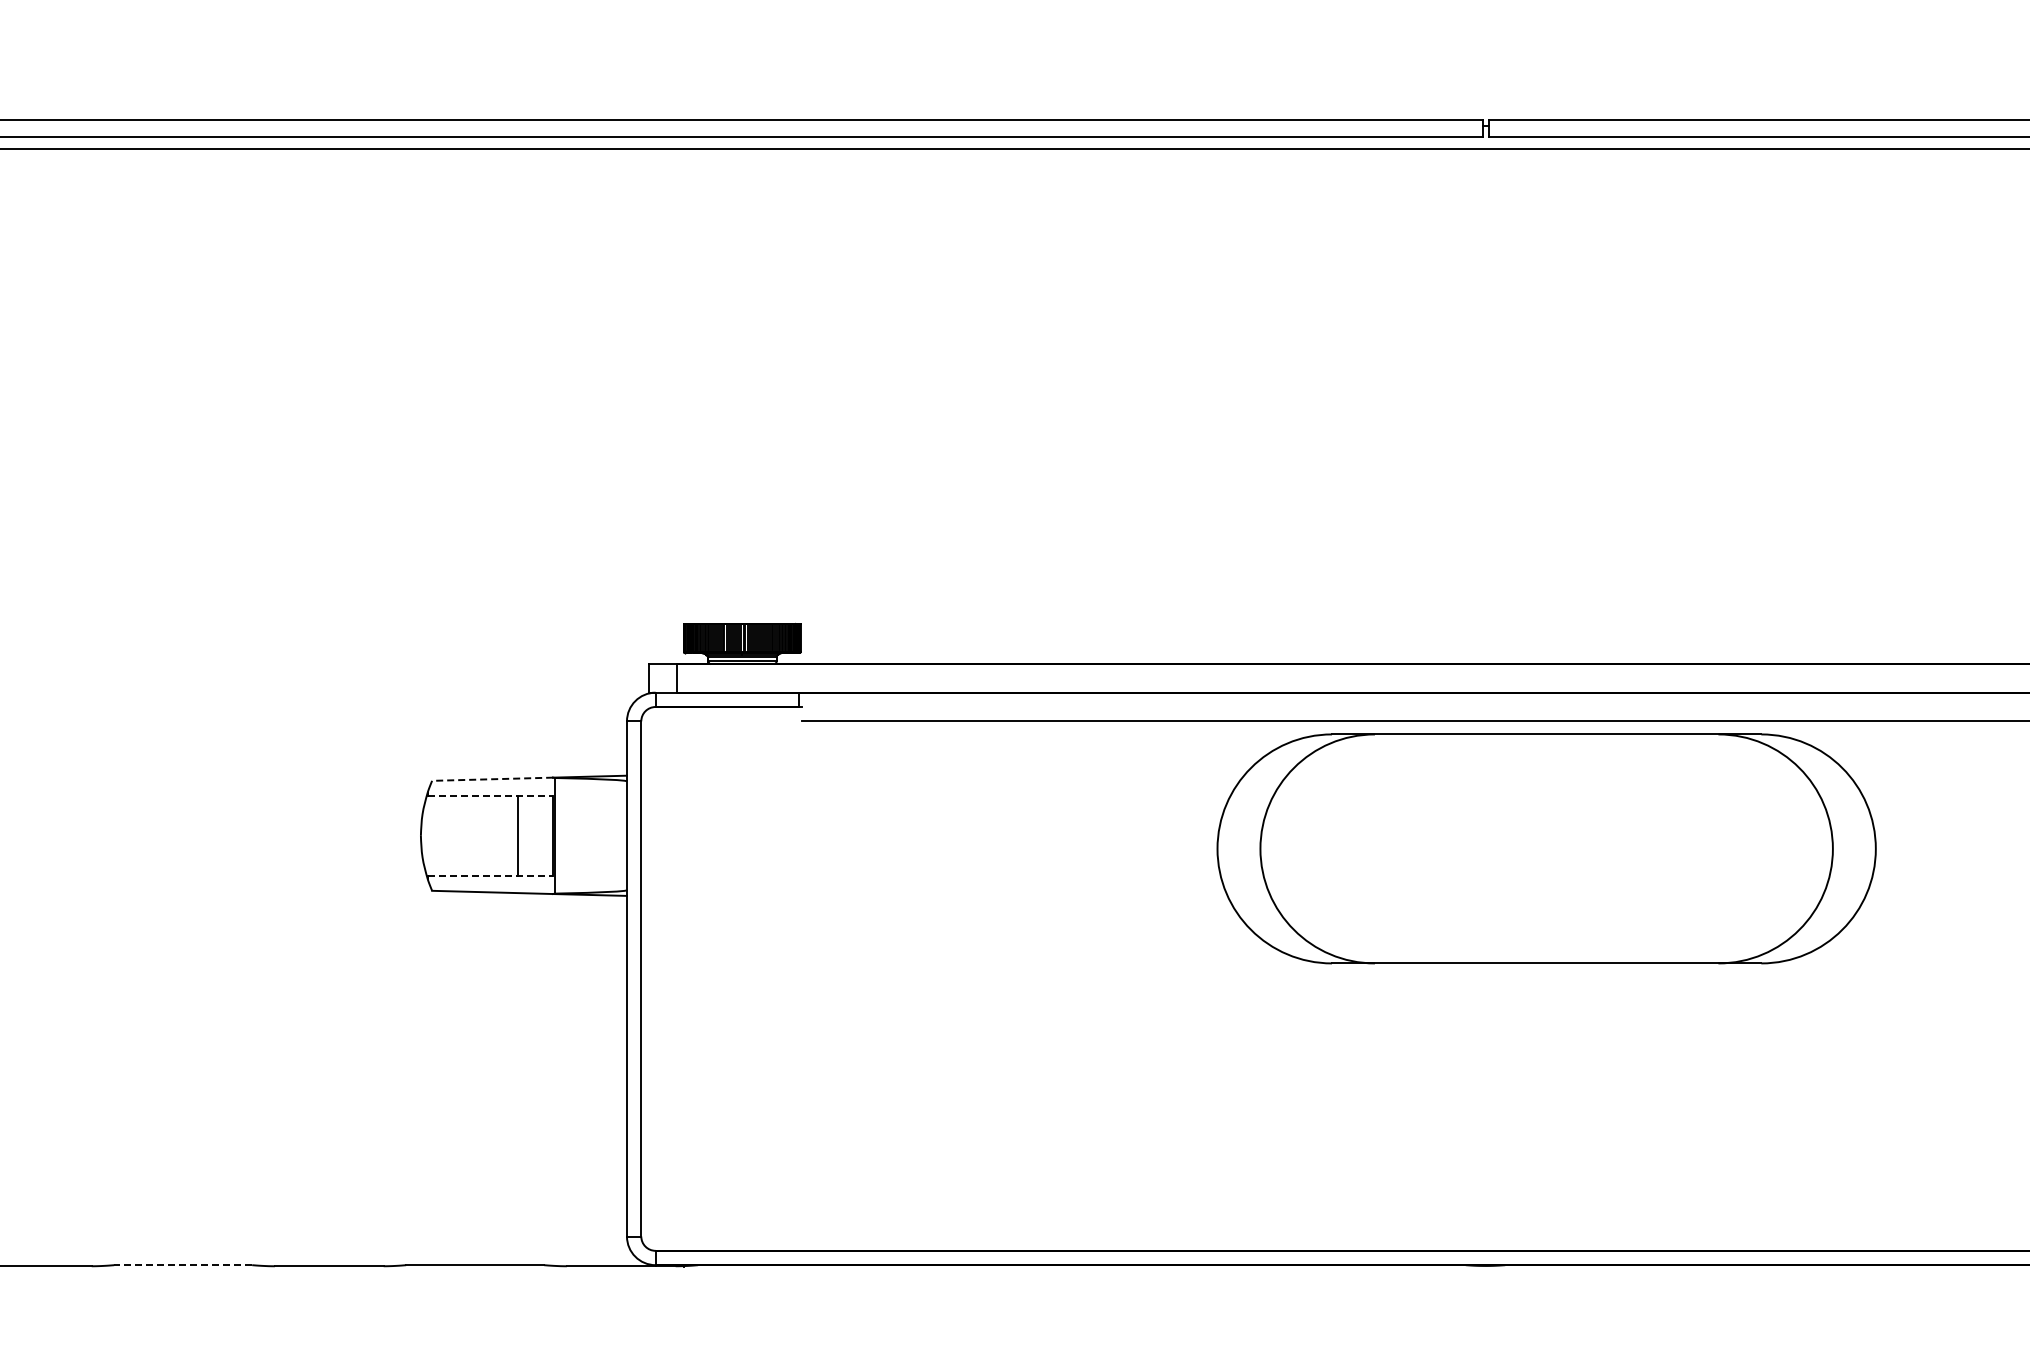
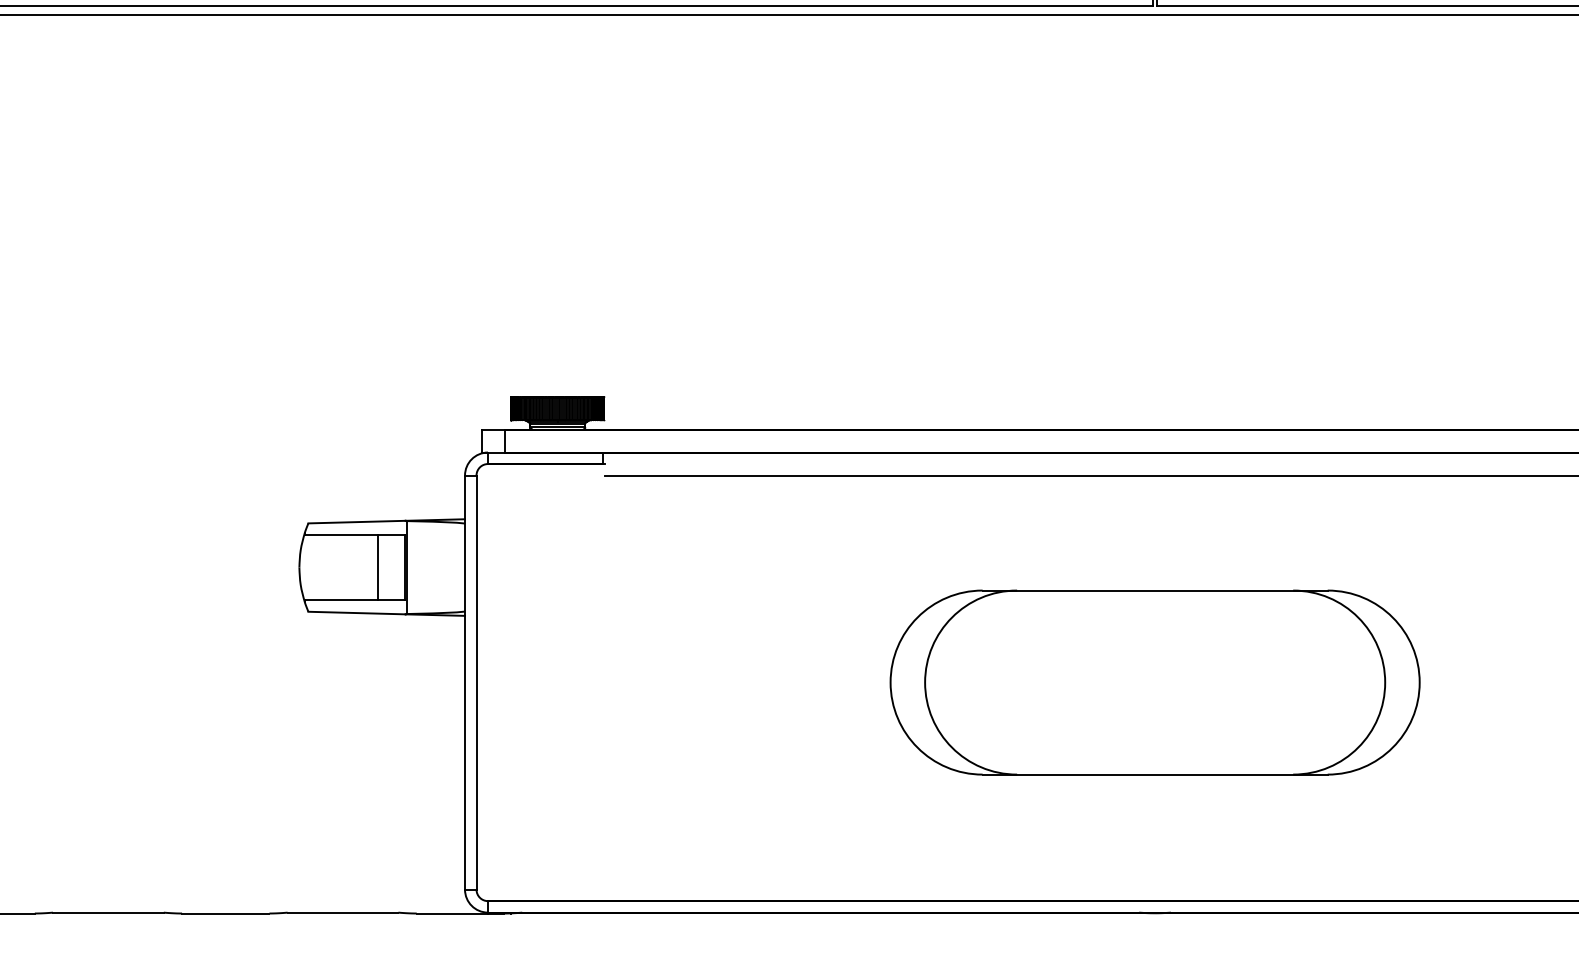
line: (492, 779) -> (356, 522), dashed -> solid
line: (490, 795) -> (355, 535), dashed -> solid
part: (1546, 848) -> (1155, 682), moved
line: (490, 875) -> (355, 599), dashed -> solid
line: (183, 1265) -> (108, 912), dashed -> solid

